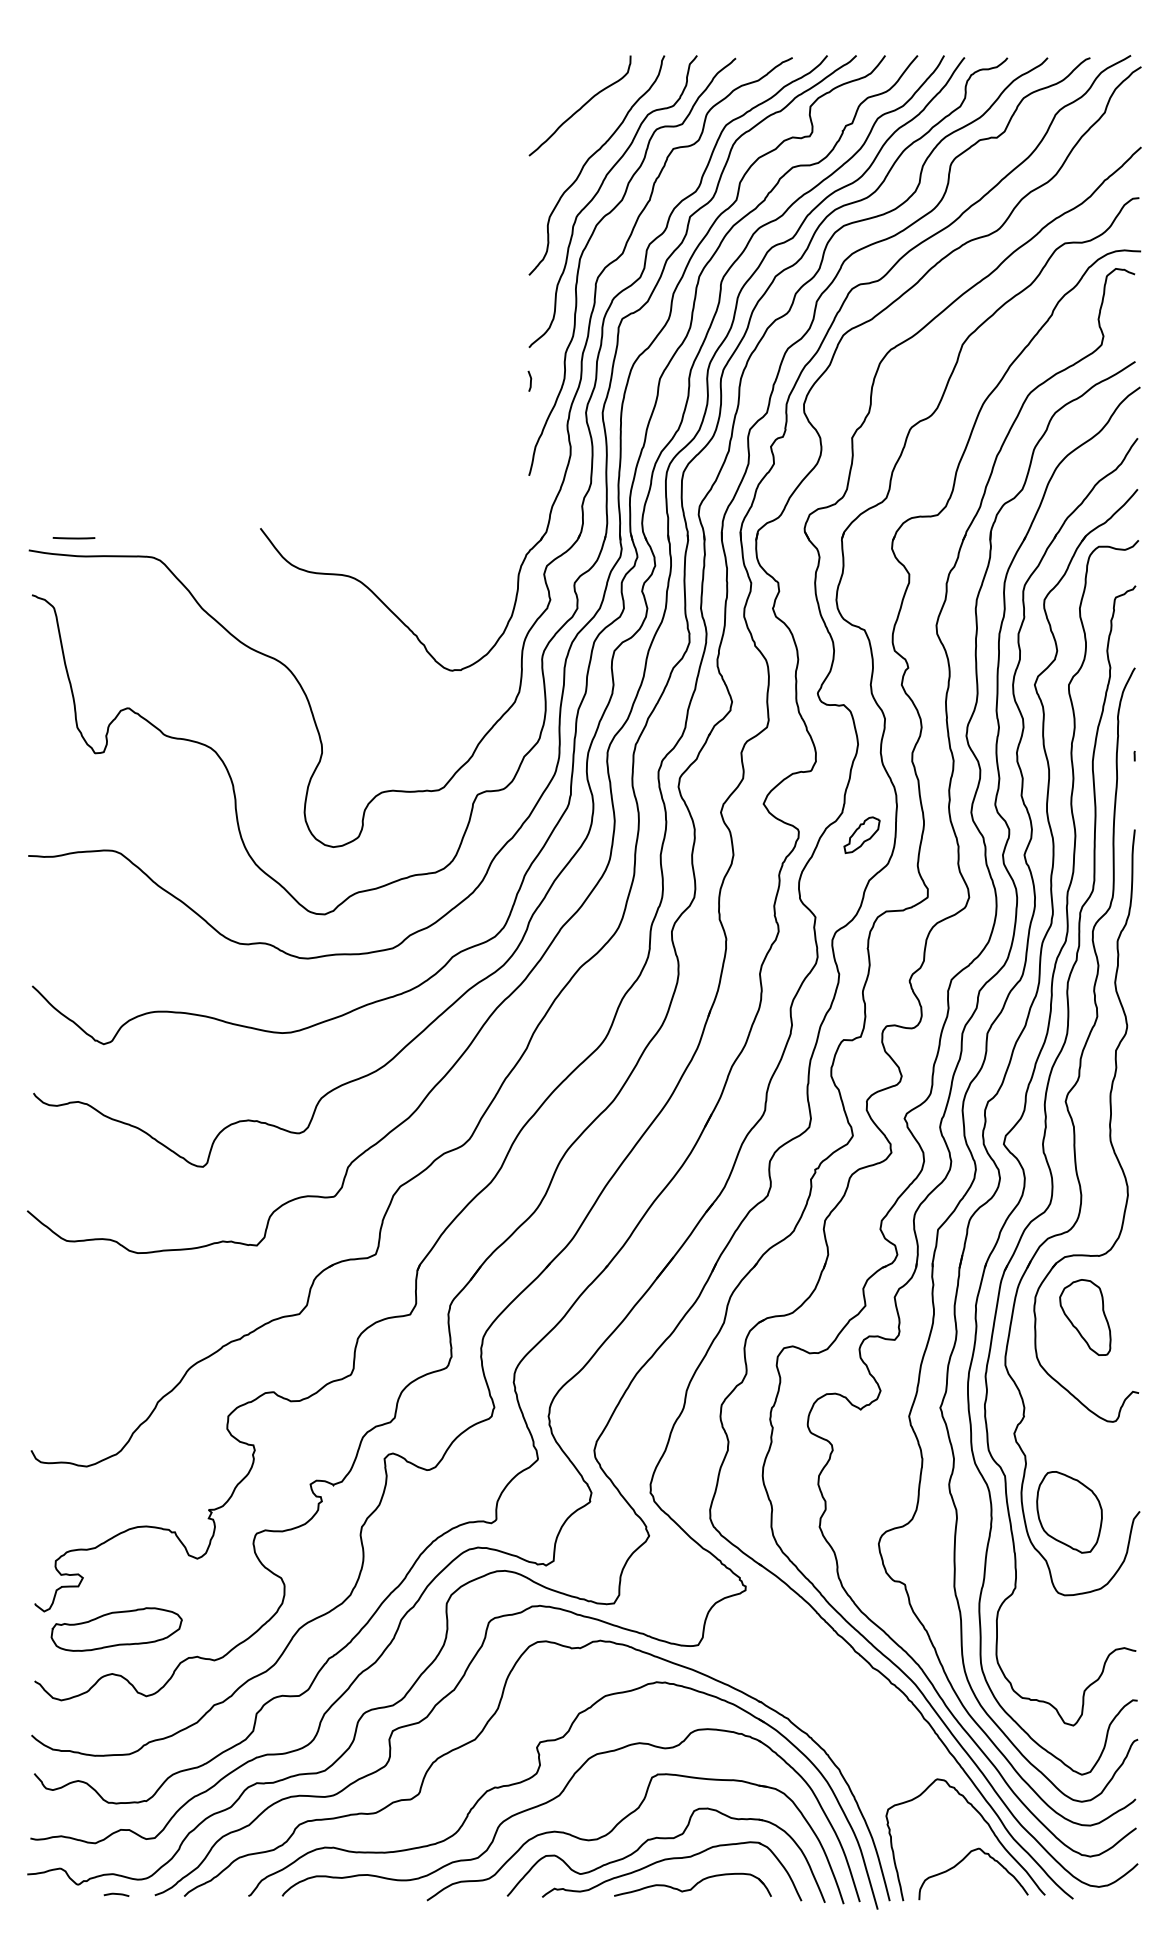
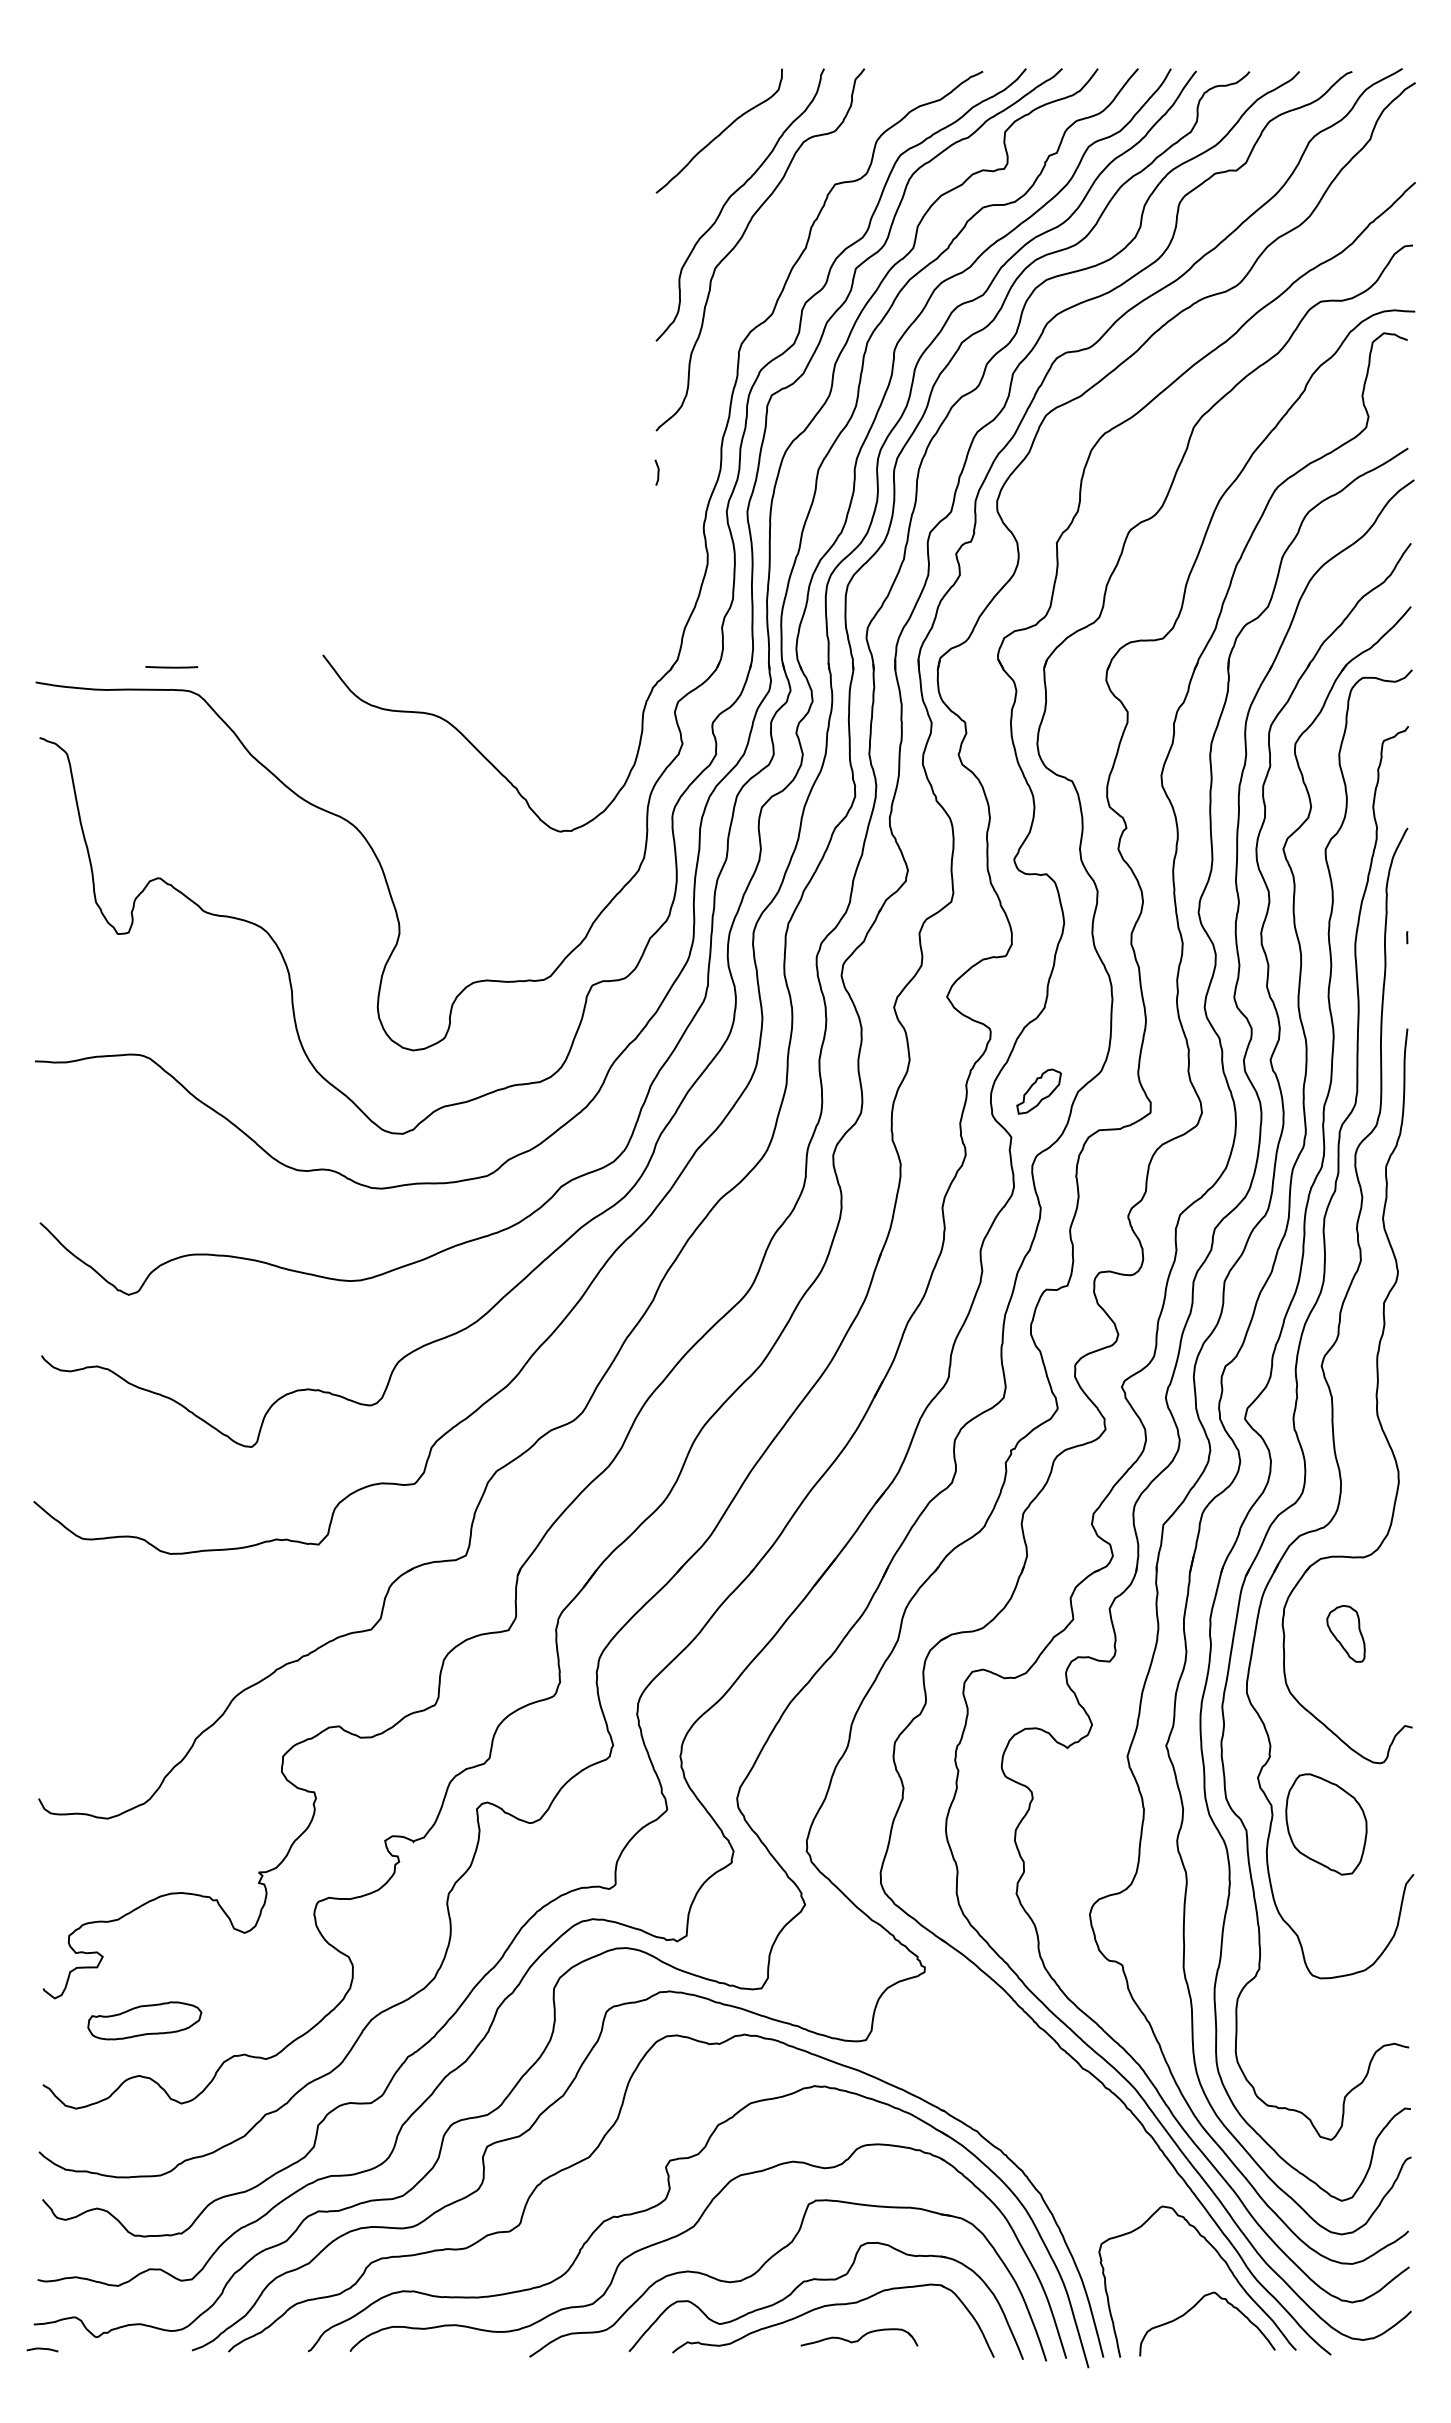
curve: (588, 244) -> (729, 302), removed
line: (73, 538) -> (171, 667), moved
part: (861, 835) -> (1038, 1091), moved
part: (1084, 1317) -> (1345, 1633), size x0.6
part: (1069, 1512) -> (1326, 1824), moved
part: (116, 1629) -> (144, 2020), size x0.7
part: (693, 1884) -> (859, 2337), size x0.6
curve: (116, 1894) -> (42, 2349), moved

